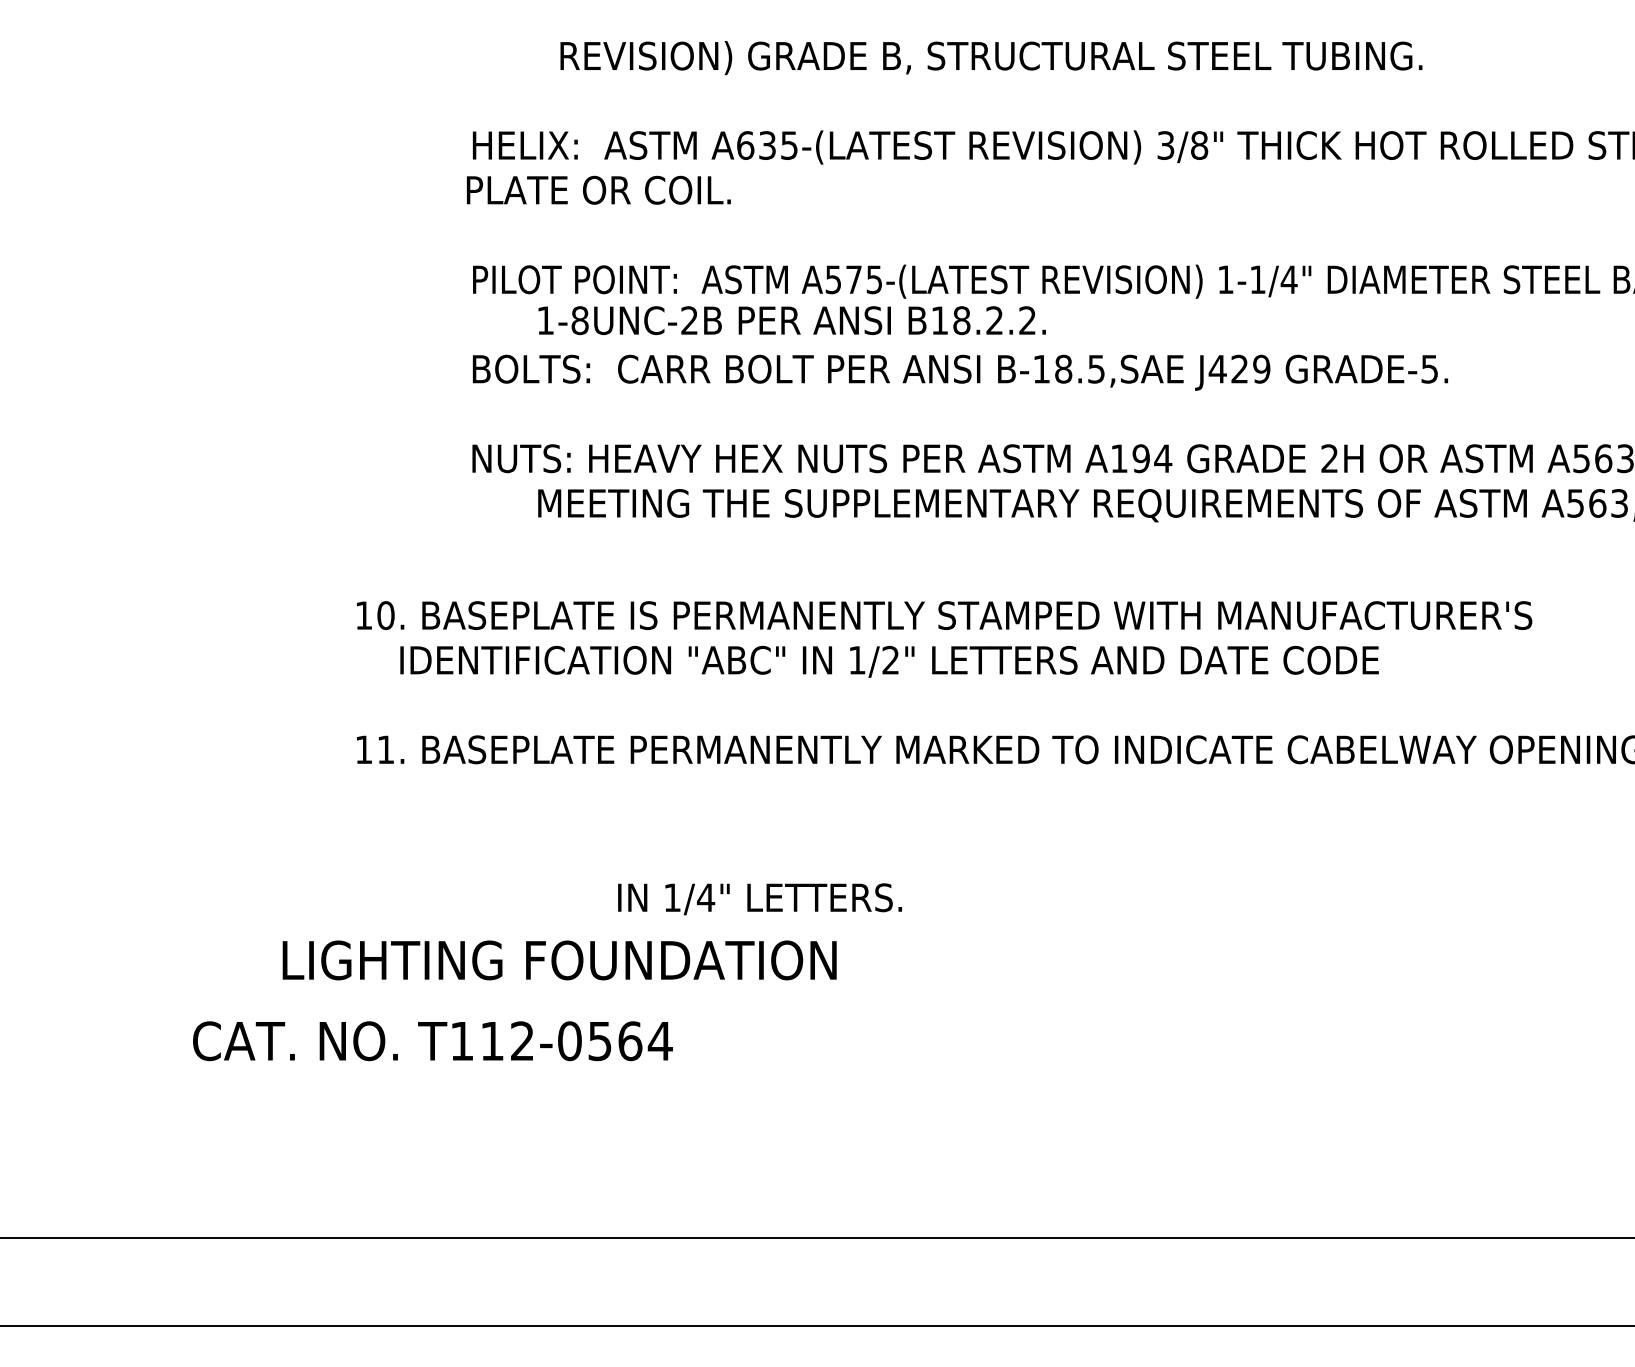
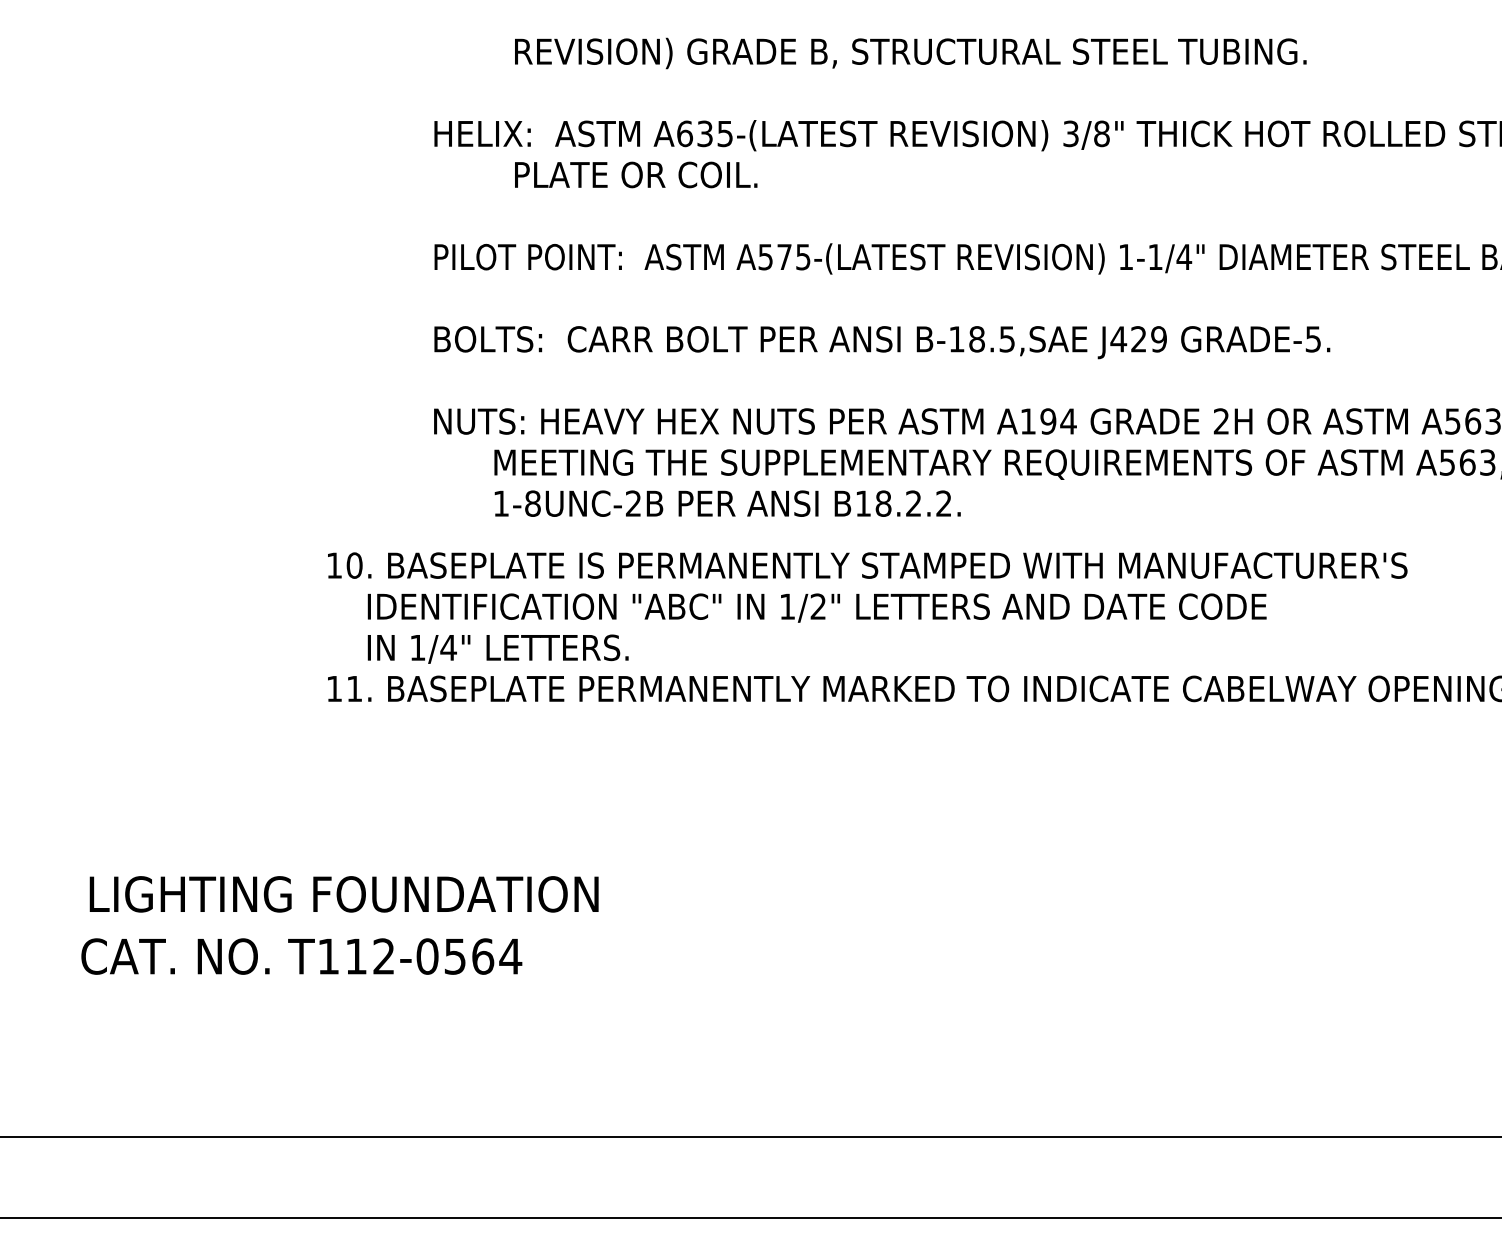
text: (599, 189) -> (636, 174), moved
text: (791, 320) -> (727, 503), moved
text: (759, 898) -> (497, 648), moved
text: (558, 960) -> (343, 894), moved
text: (432, 1041) -> (301, 956), moved

